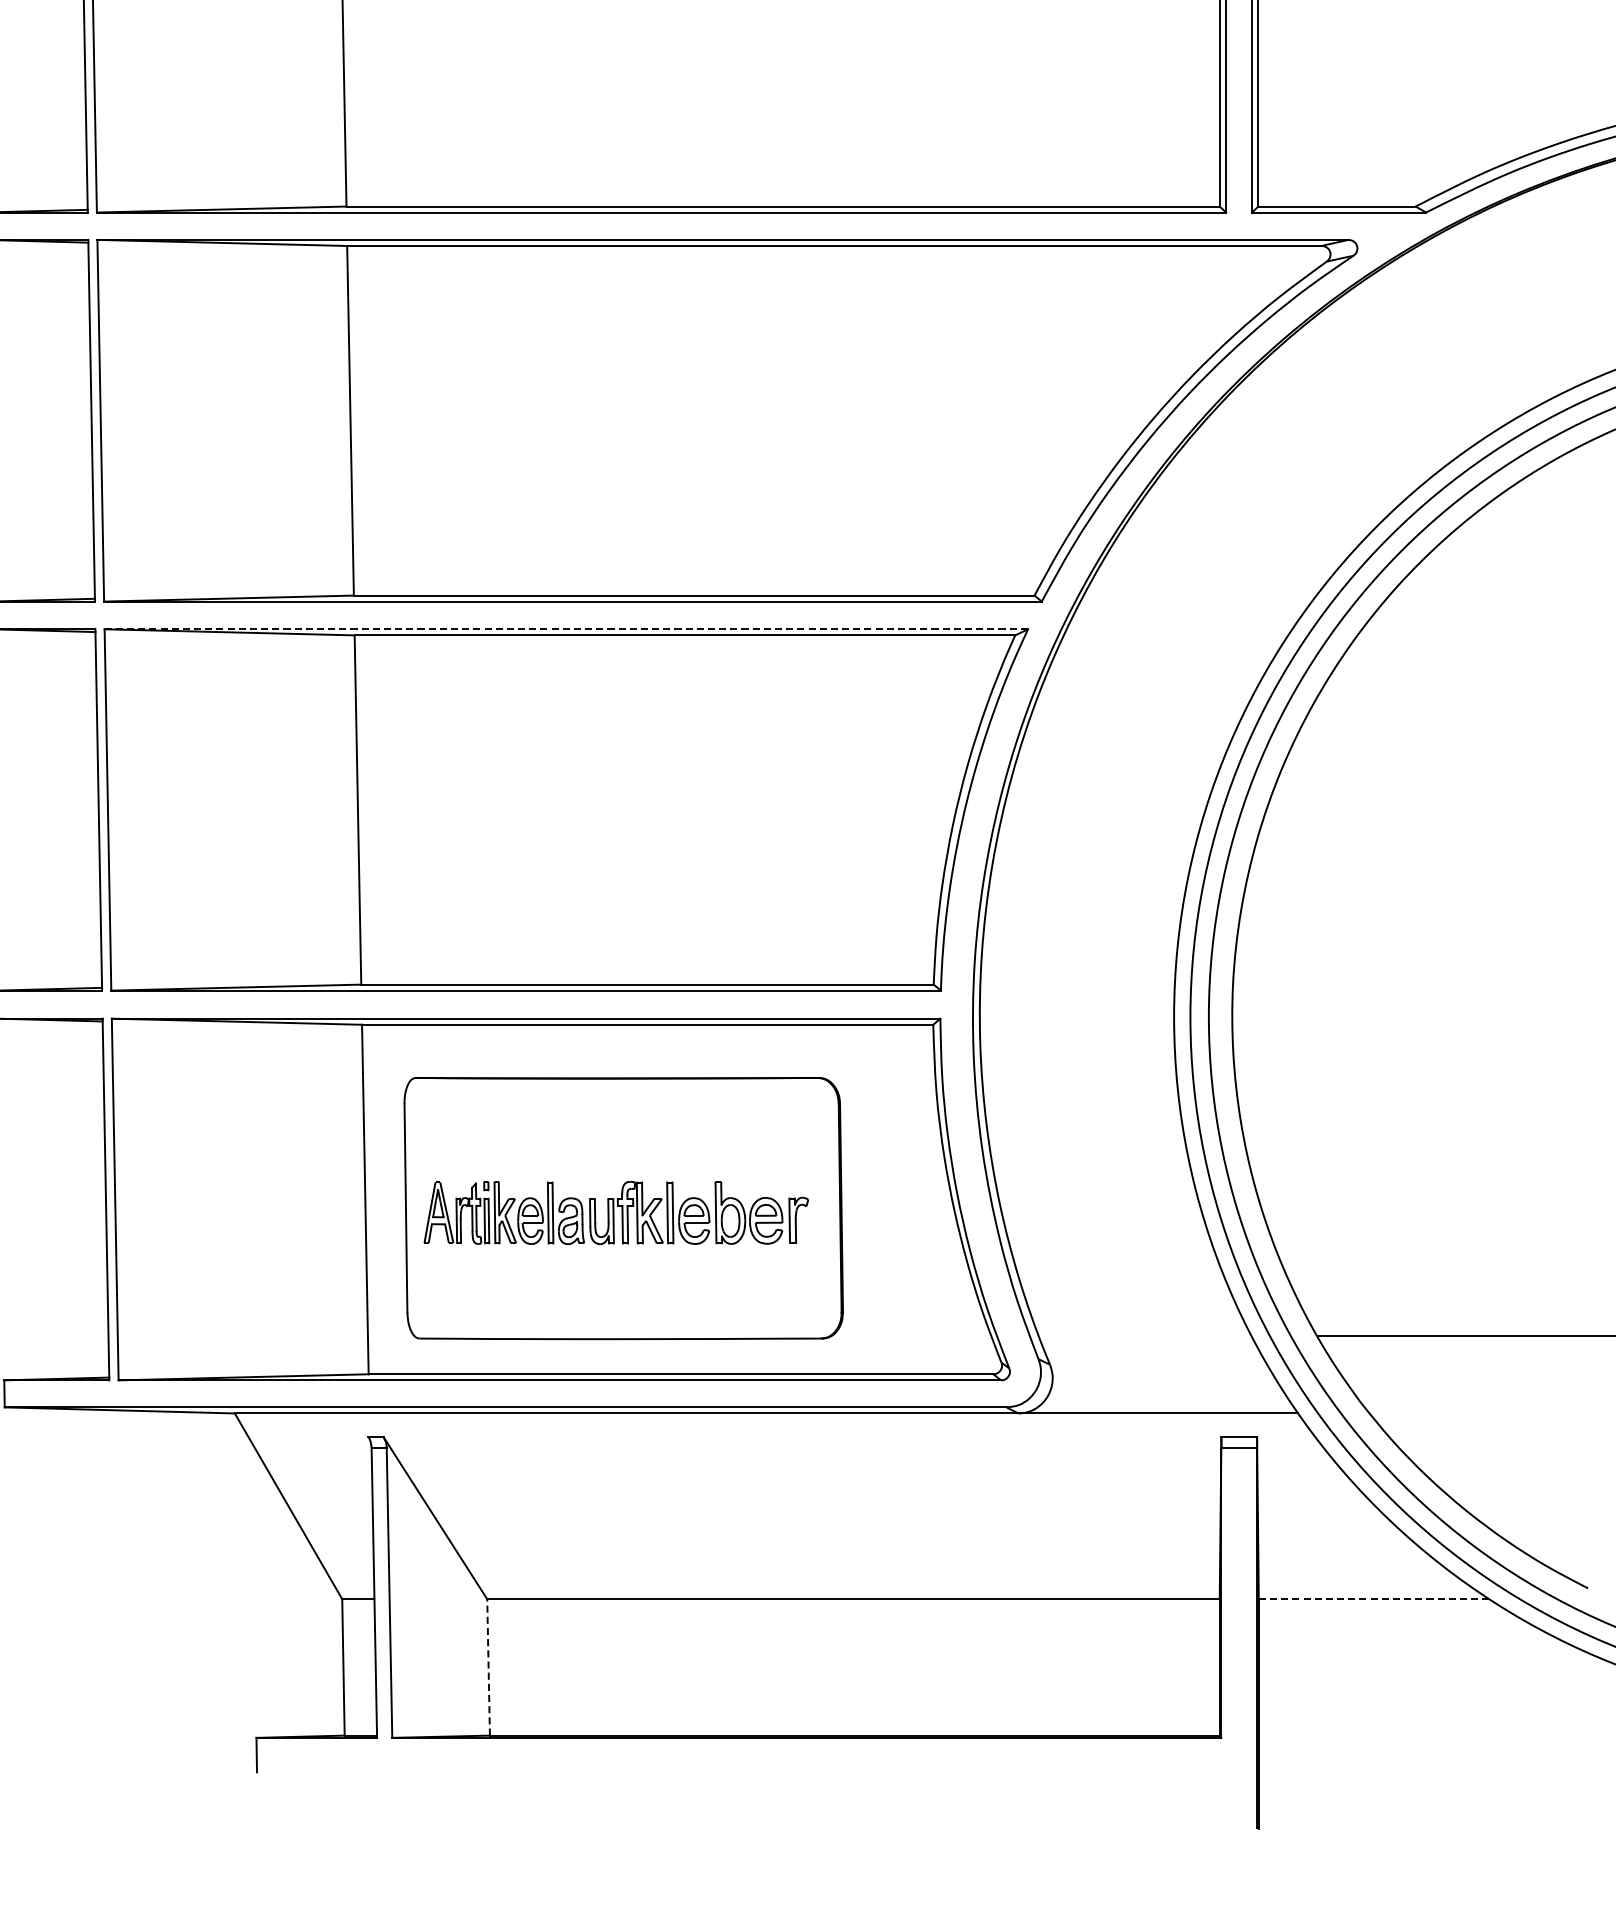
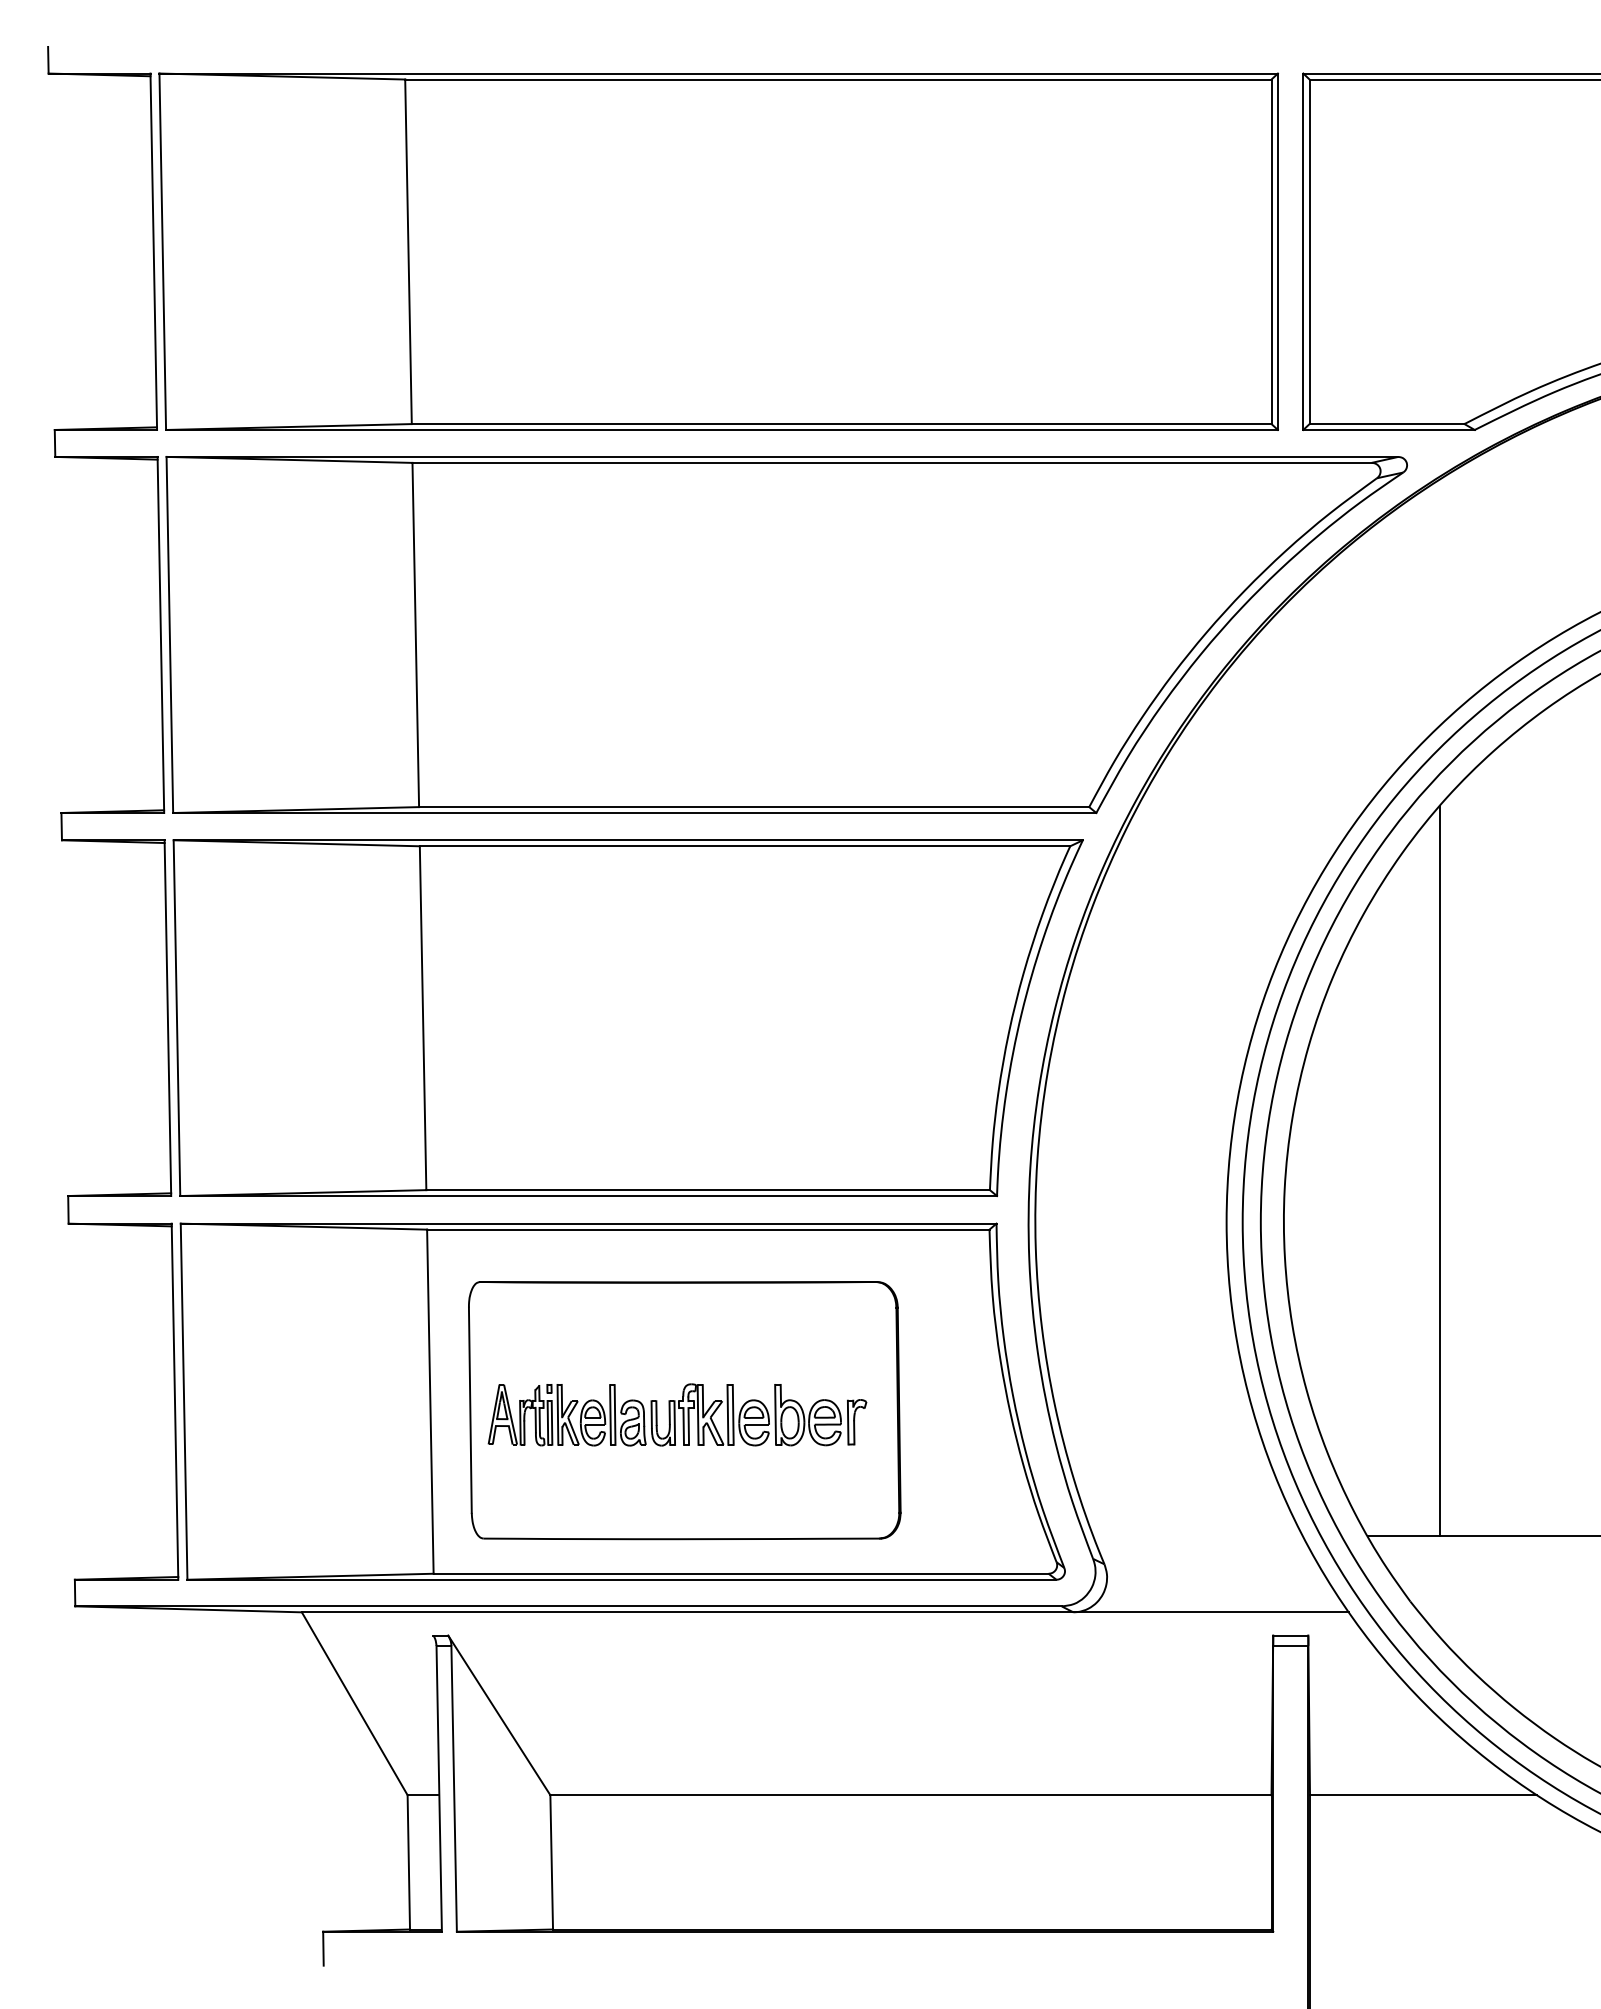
line: (566, 629) -> (628, 840), dashed -> solid
line: (1391, 964) -> (1440, 1170), added
line: (1374, 1599) -> (1423, 1795), dashed -> solid
line: (488, 1666) -> (551, 1861), dashed -> solid

